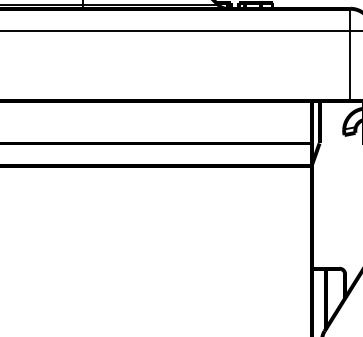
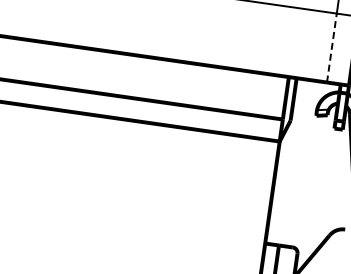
line: (350, 65) -> (332, 47), solid -> dashed

